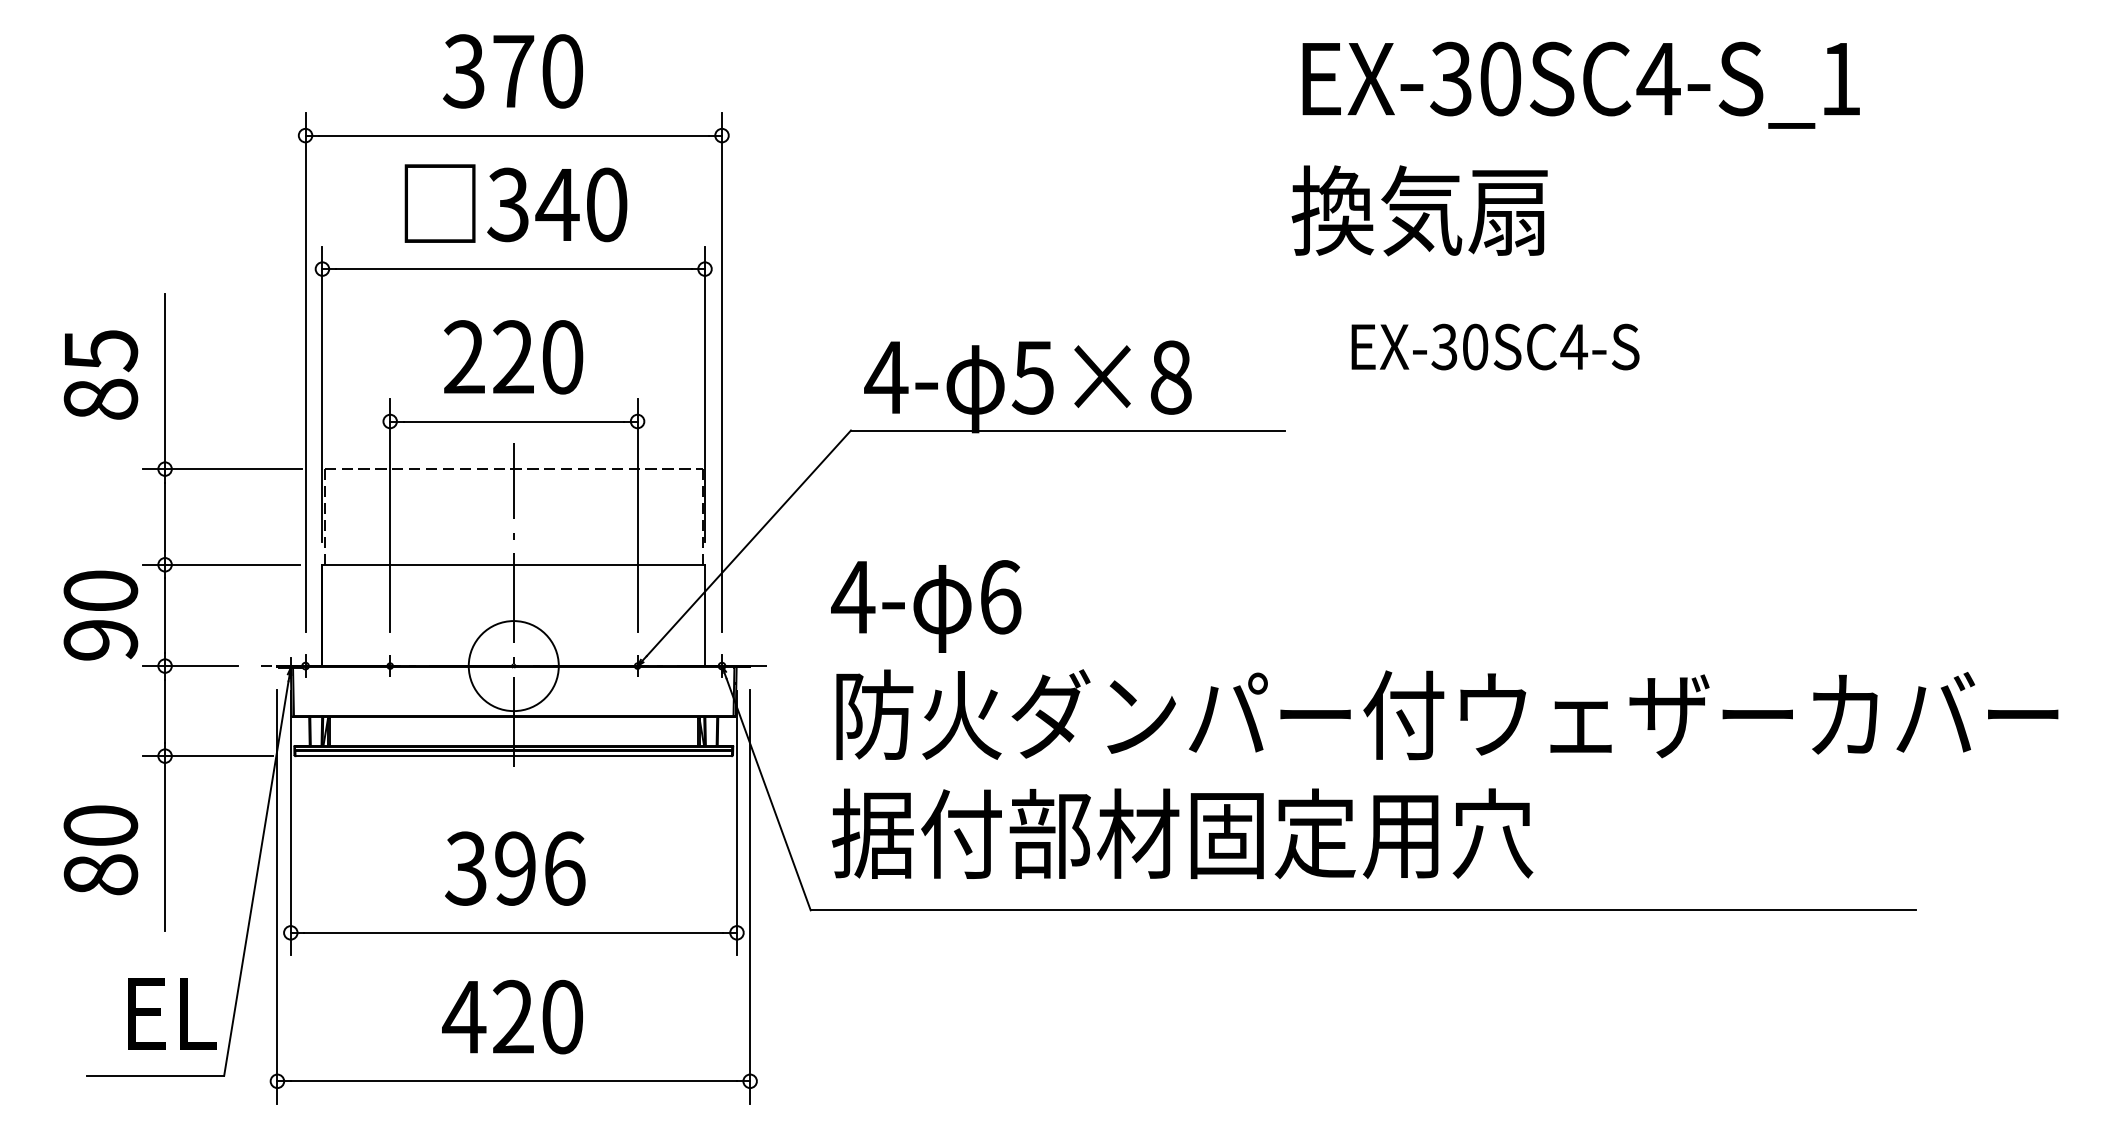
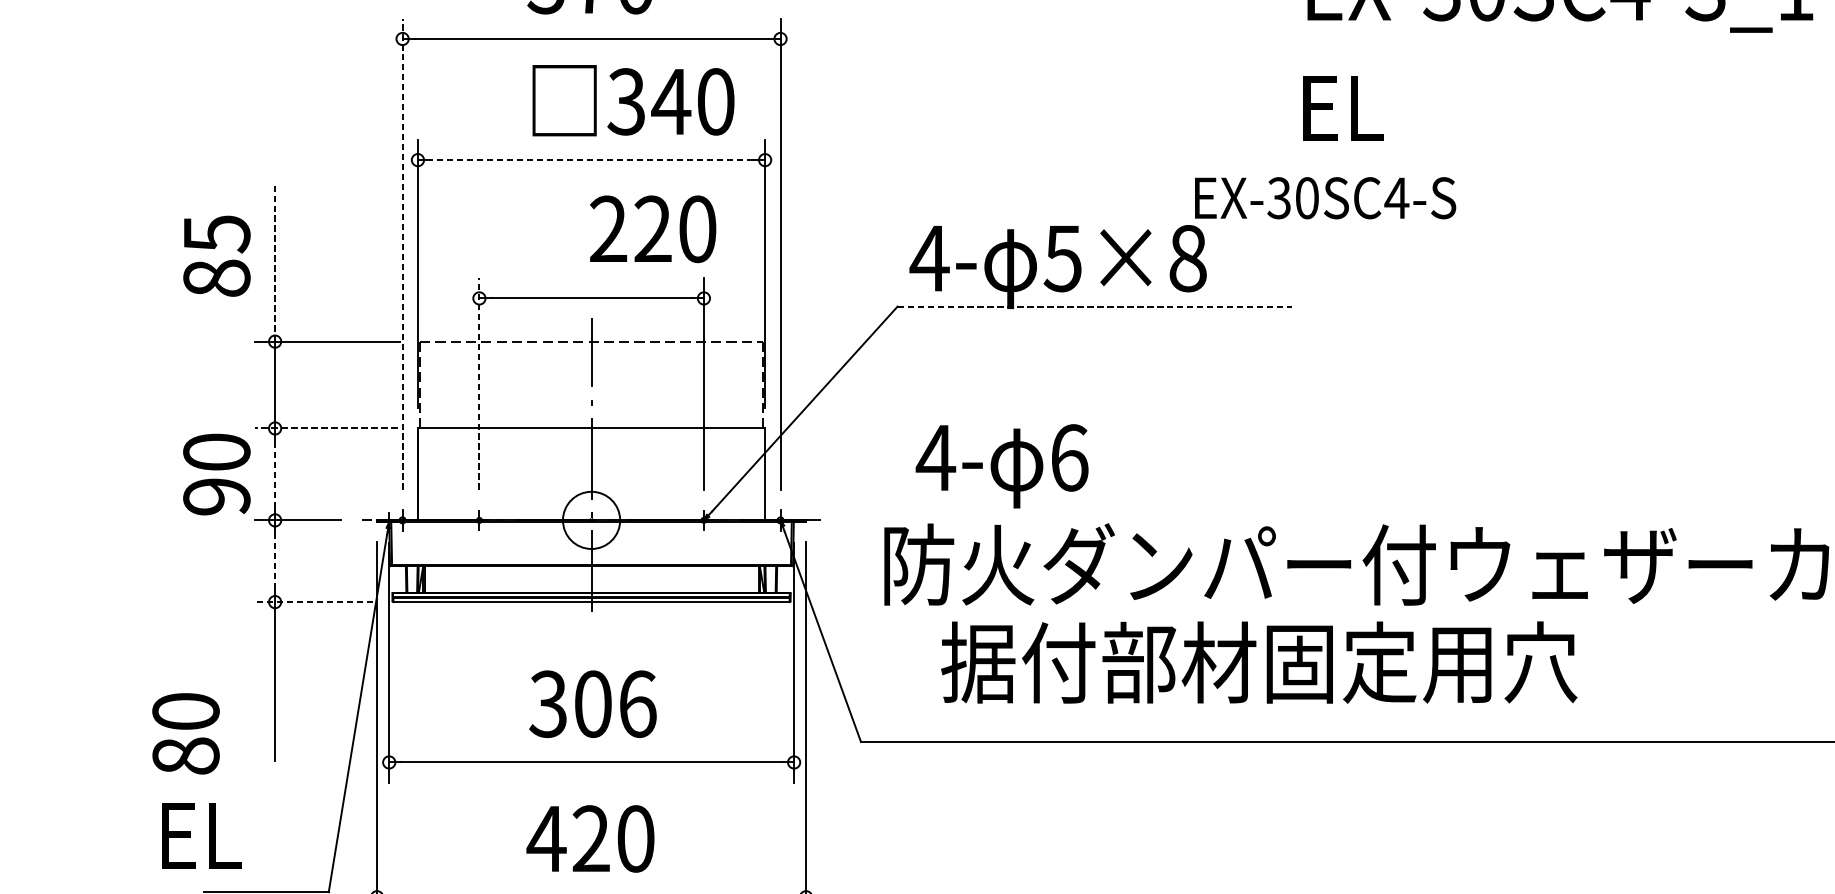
text: (515, 203) -> (633, 100), moved
text: (1419, 210) -> (1413, 106), 換気扇 -> EL
line: (513, 269) -> (591, 160), solid -> dashed
text: (1495, 346) -> (1325, 197), moved
text: (513, 357) -> (653, 229), moved
line: (305, 372) -> (402, 253), solid -> dashed
line: (165, 381) -> (275, 262), solid -> dashed
line: (1068, 430) -> (1094, 306), solid -> dashed
line: (390, 515) -> (479, 383), solid -> dashed
line: (221, 564) -> (326, 428), solid -> dashed
text: (926, 606) -> (1002, 466), moved
line: (165, 614) -> (275, 473), solid -> dashed
circle: (513, 666) -> (591, 520), size x0.7
line: (165, 711) -> (275, 561), solid -> dashed
line: (207, 756) -> (313, 602), solid -> dashed
text: (1182, 833) -> (1259, 662), moved
text: (100, 850) -> (185, 734), moved
text: (515, 868) -> (593, 704), 396 -> 306
text: (172, 1013) -> (201, 835), moved

